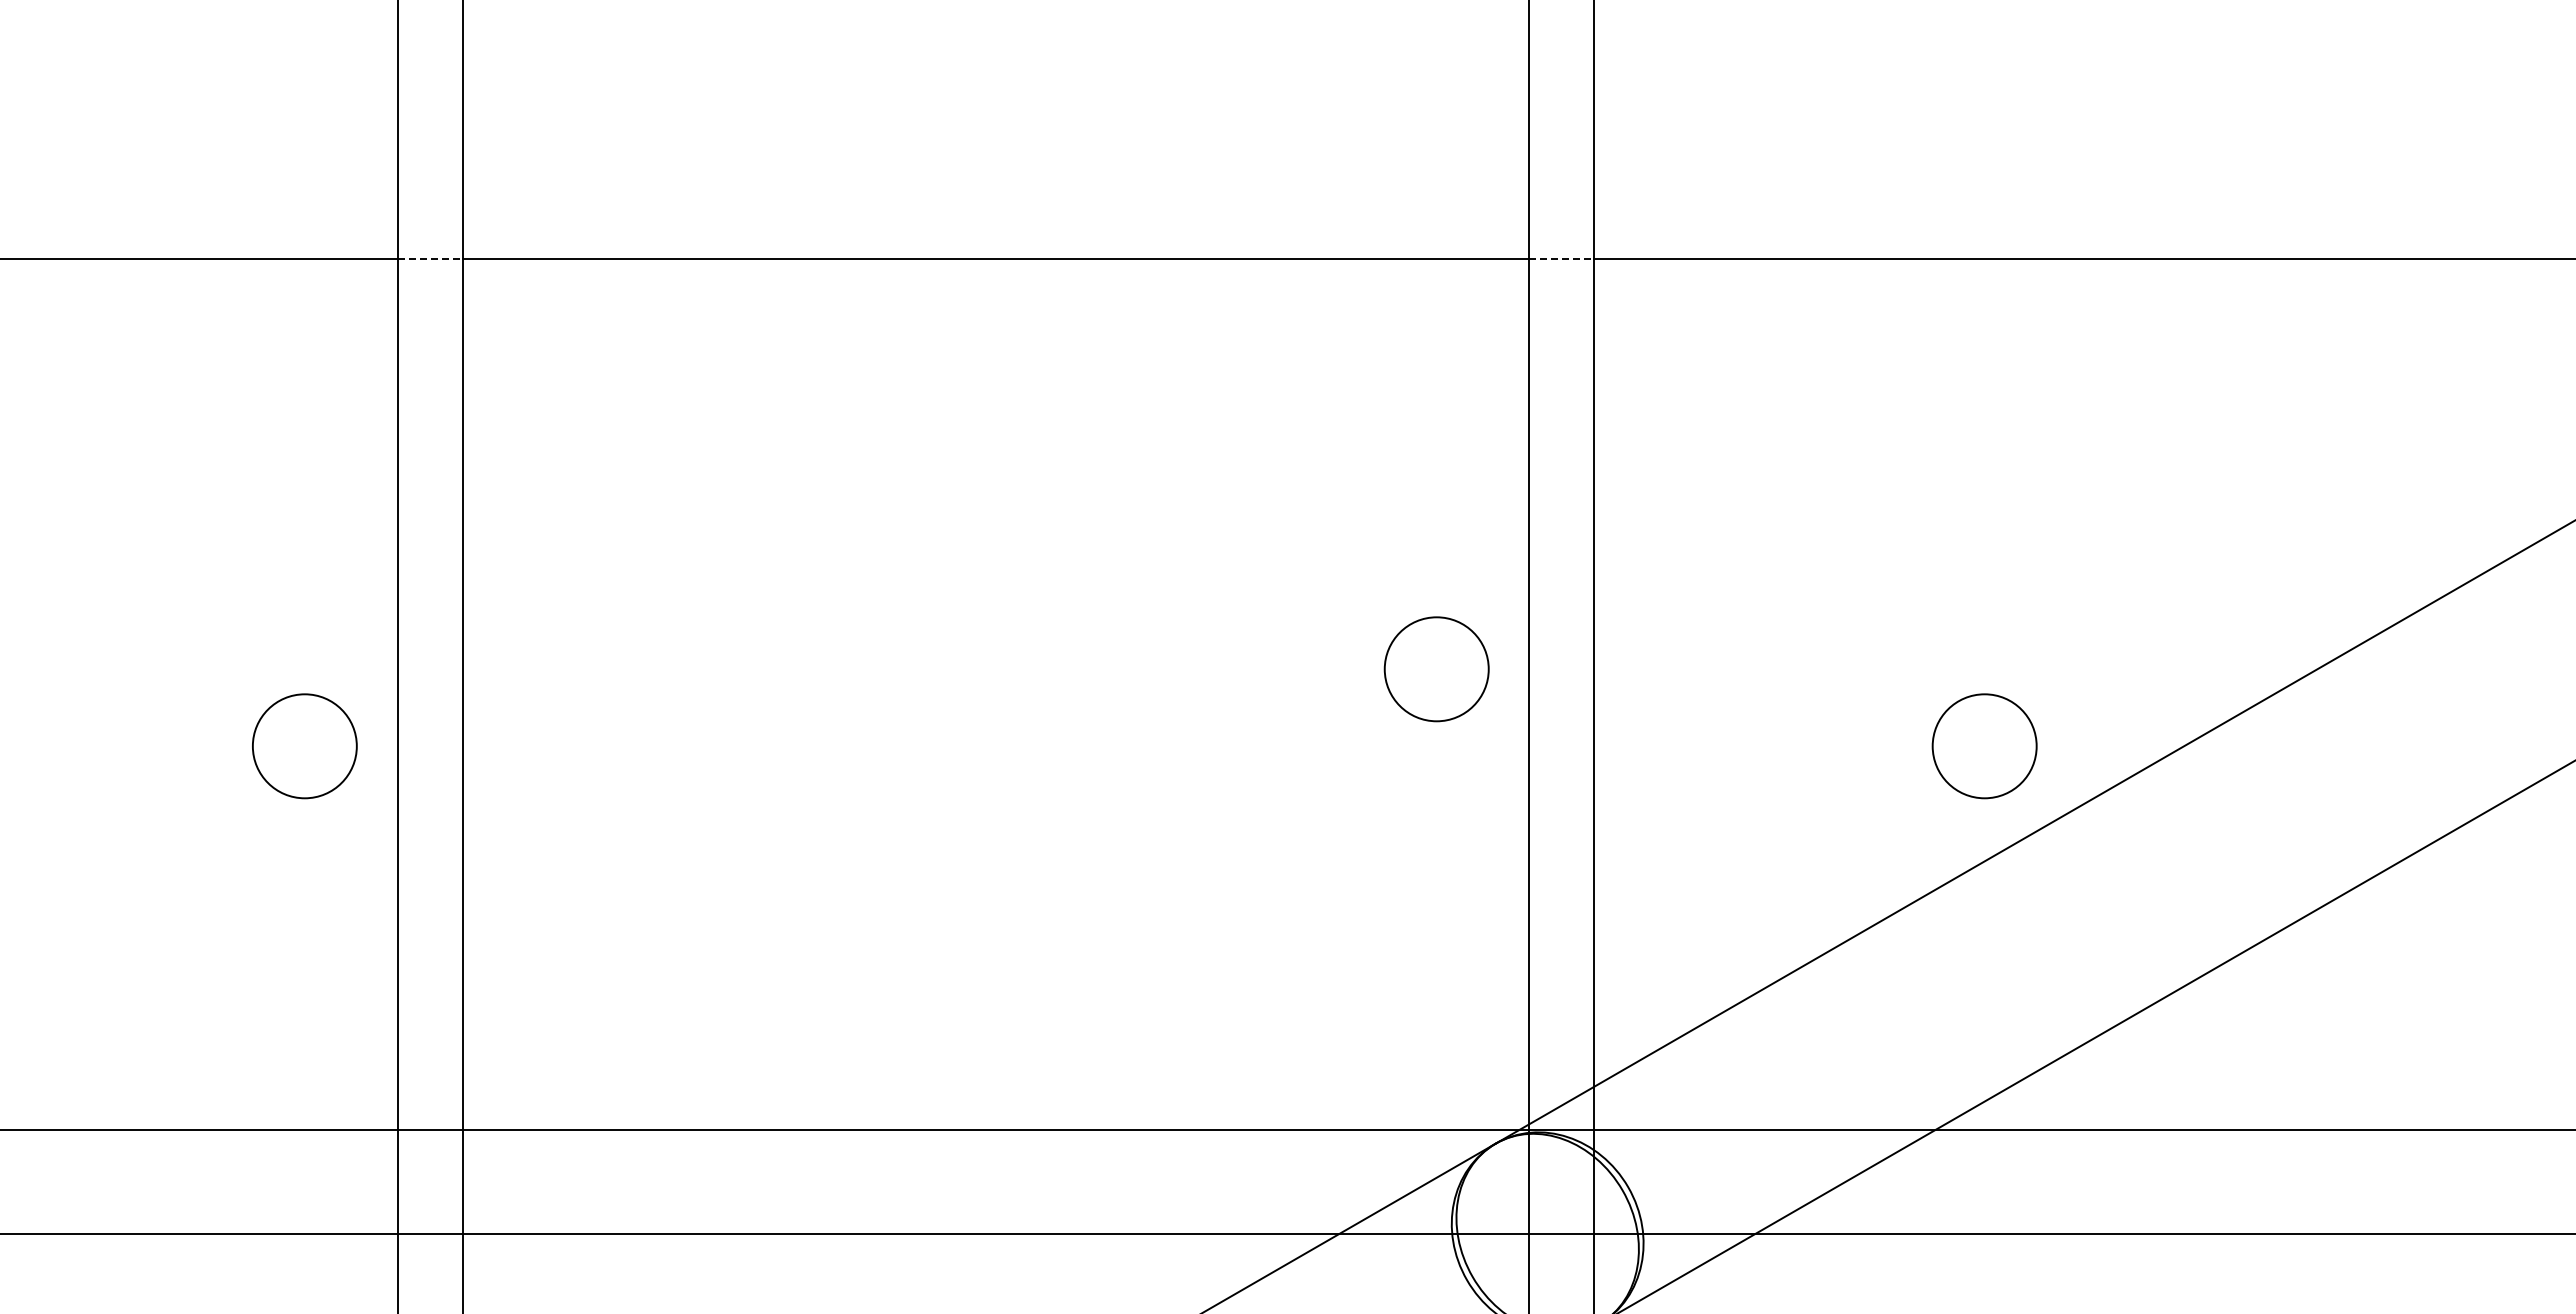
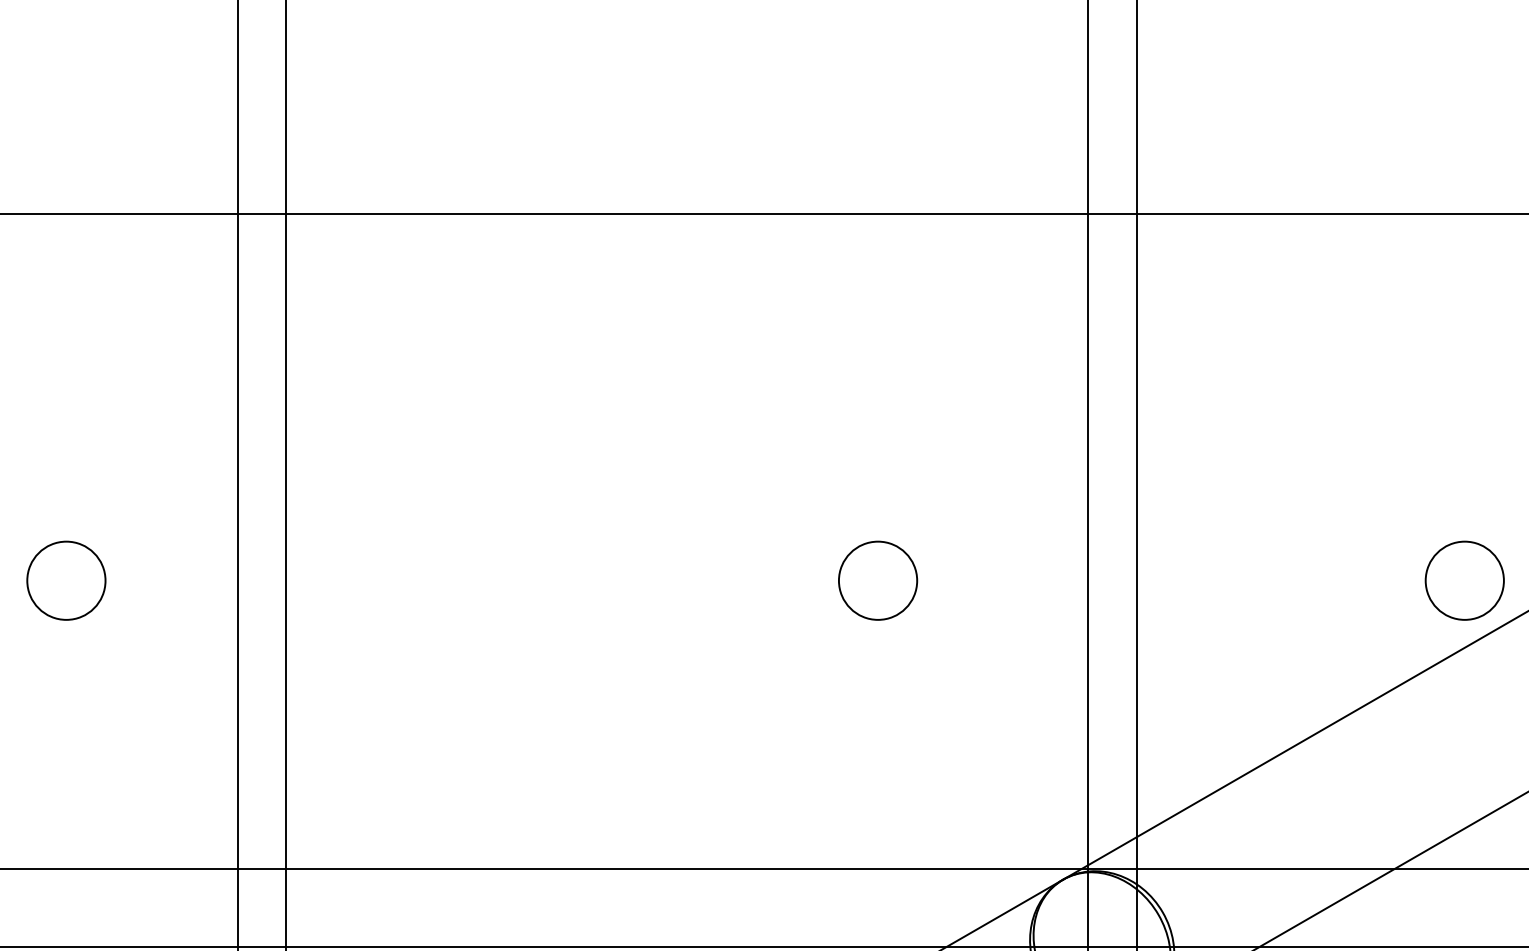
line: (431, 258) -> (262, 213), dashed -> solid
line: (1562, 258) -> (1113, 213), dashed -> solid
circle: (1436, 669) -> (877, 580), moved
circle: (304, 746) -> (66, 580), moved
circle: (1984, 746) -> (1464, 580), moved

